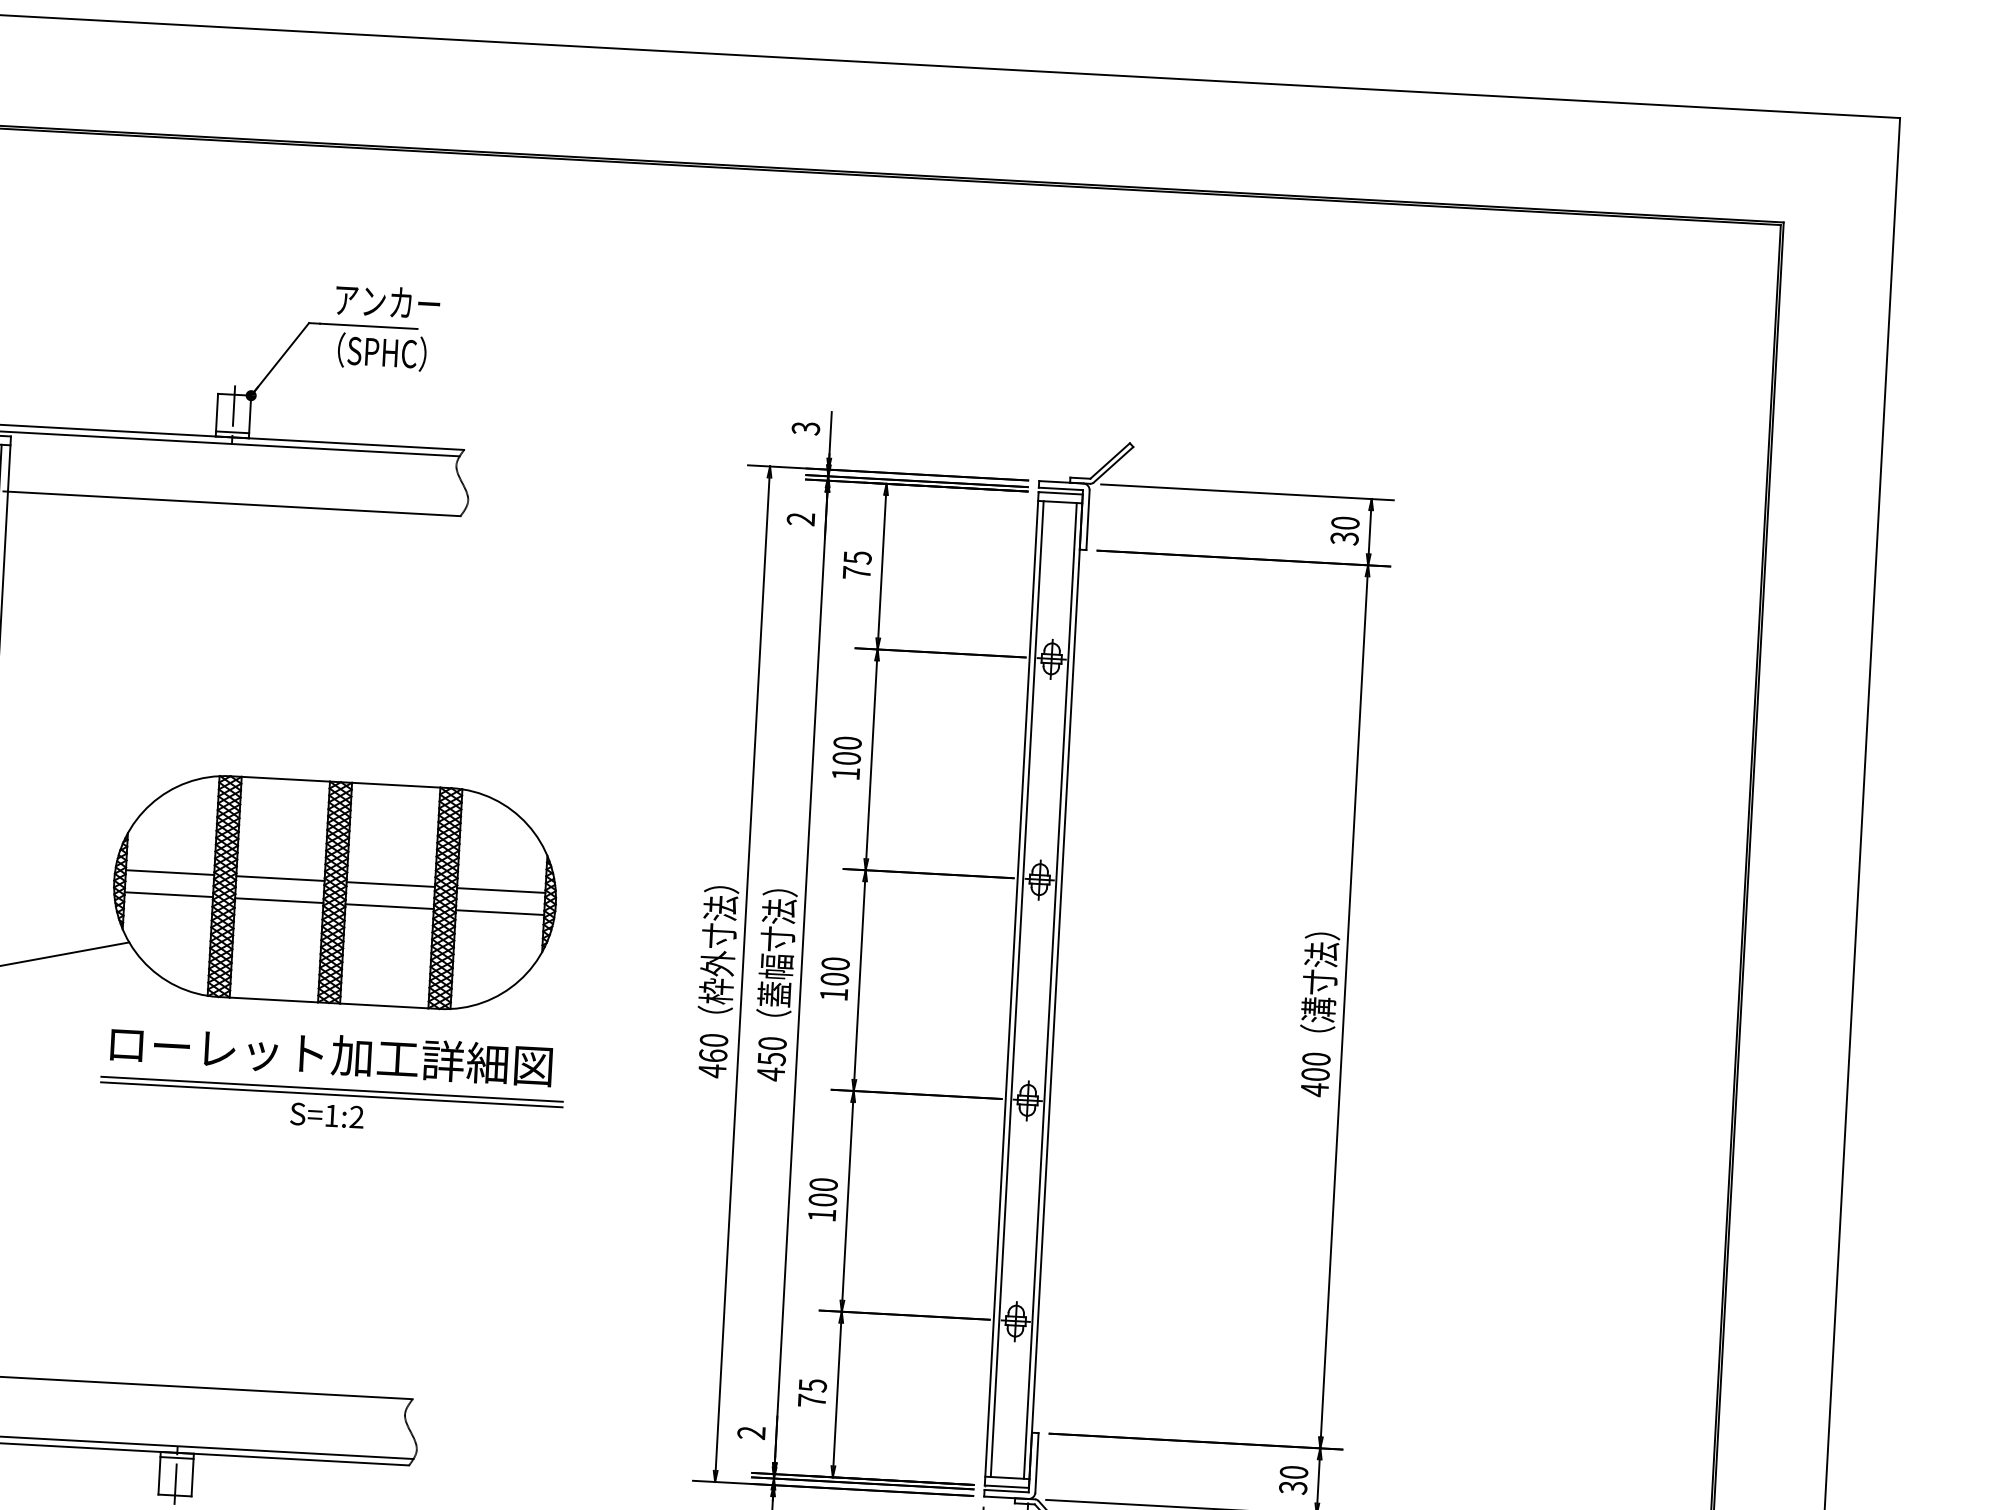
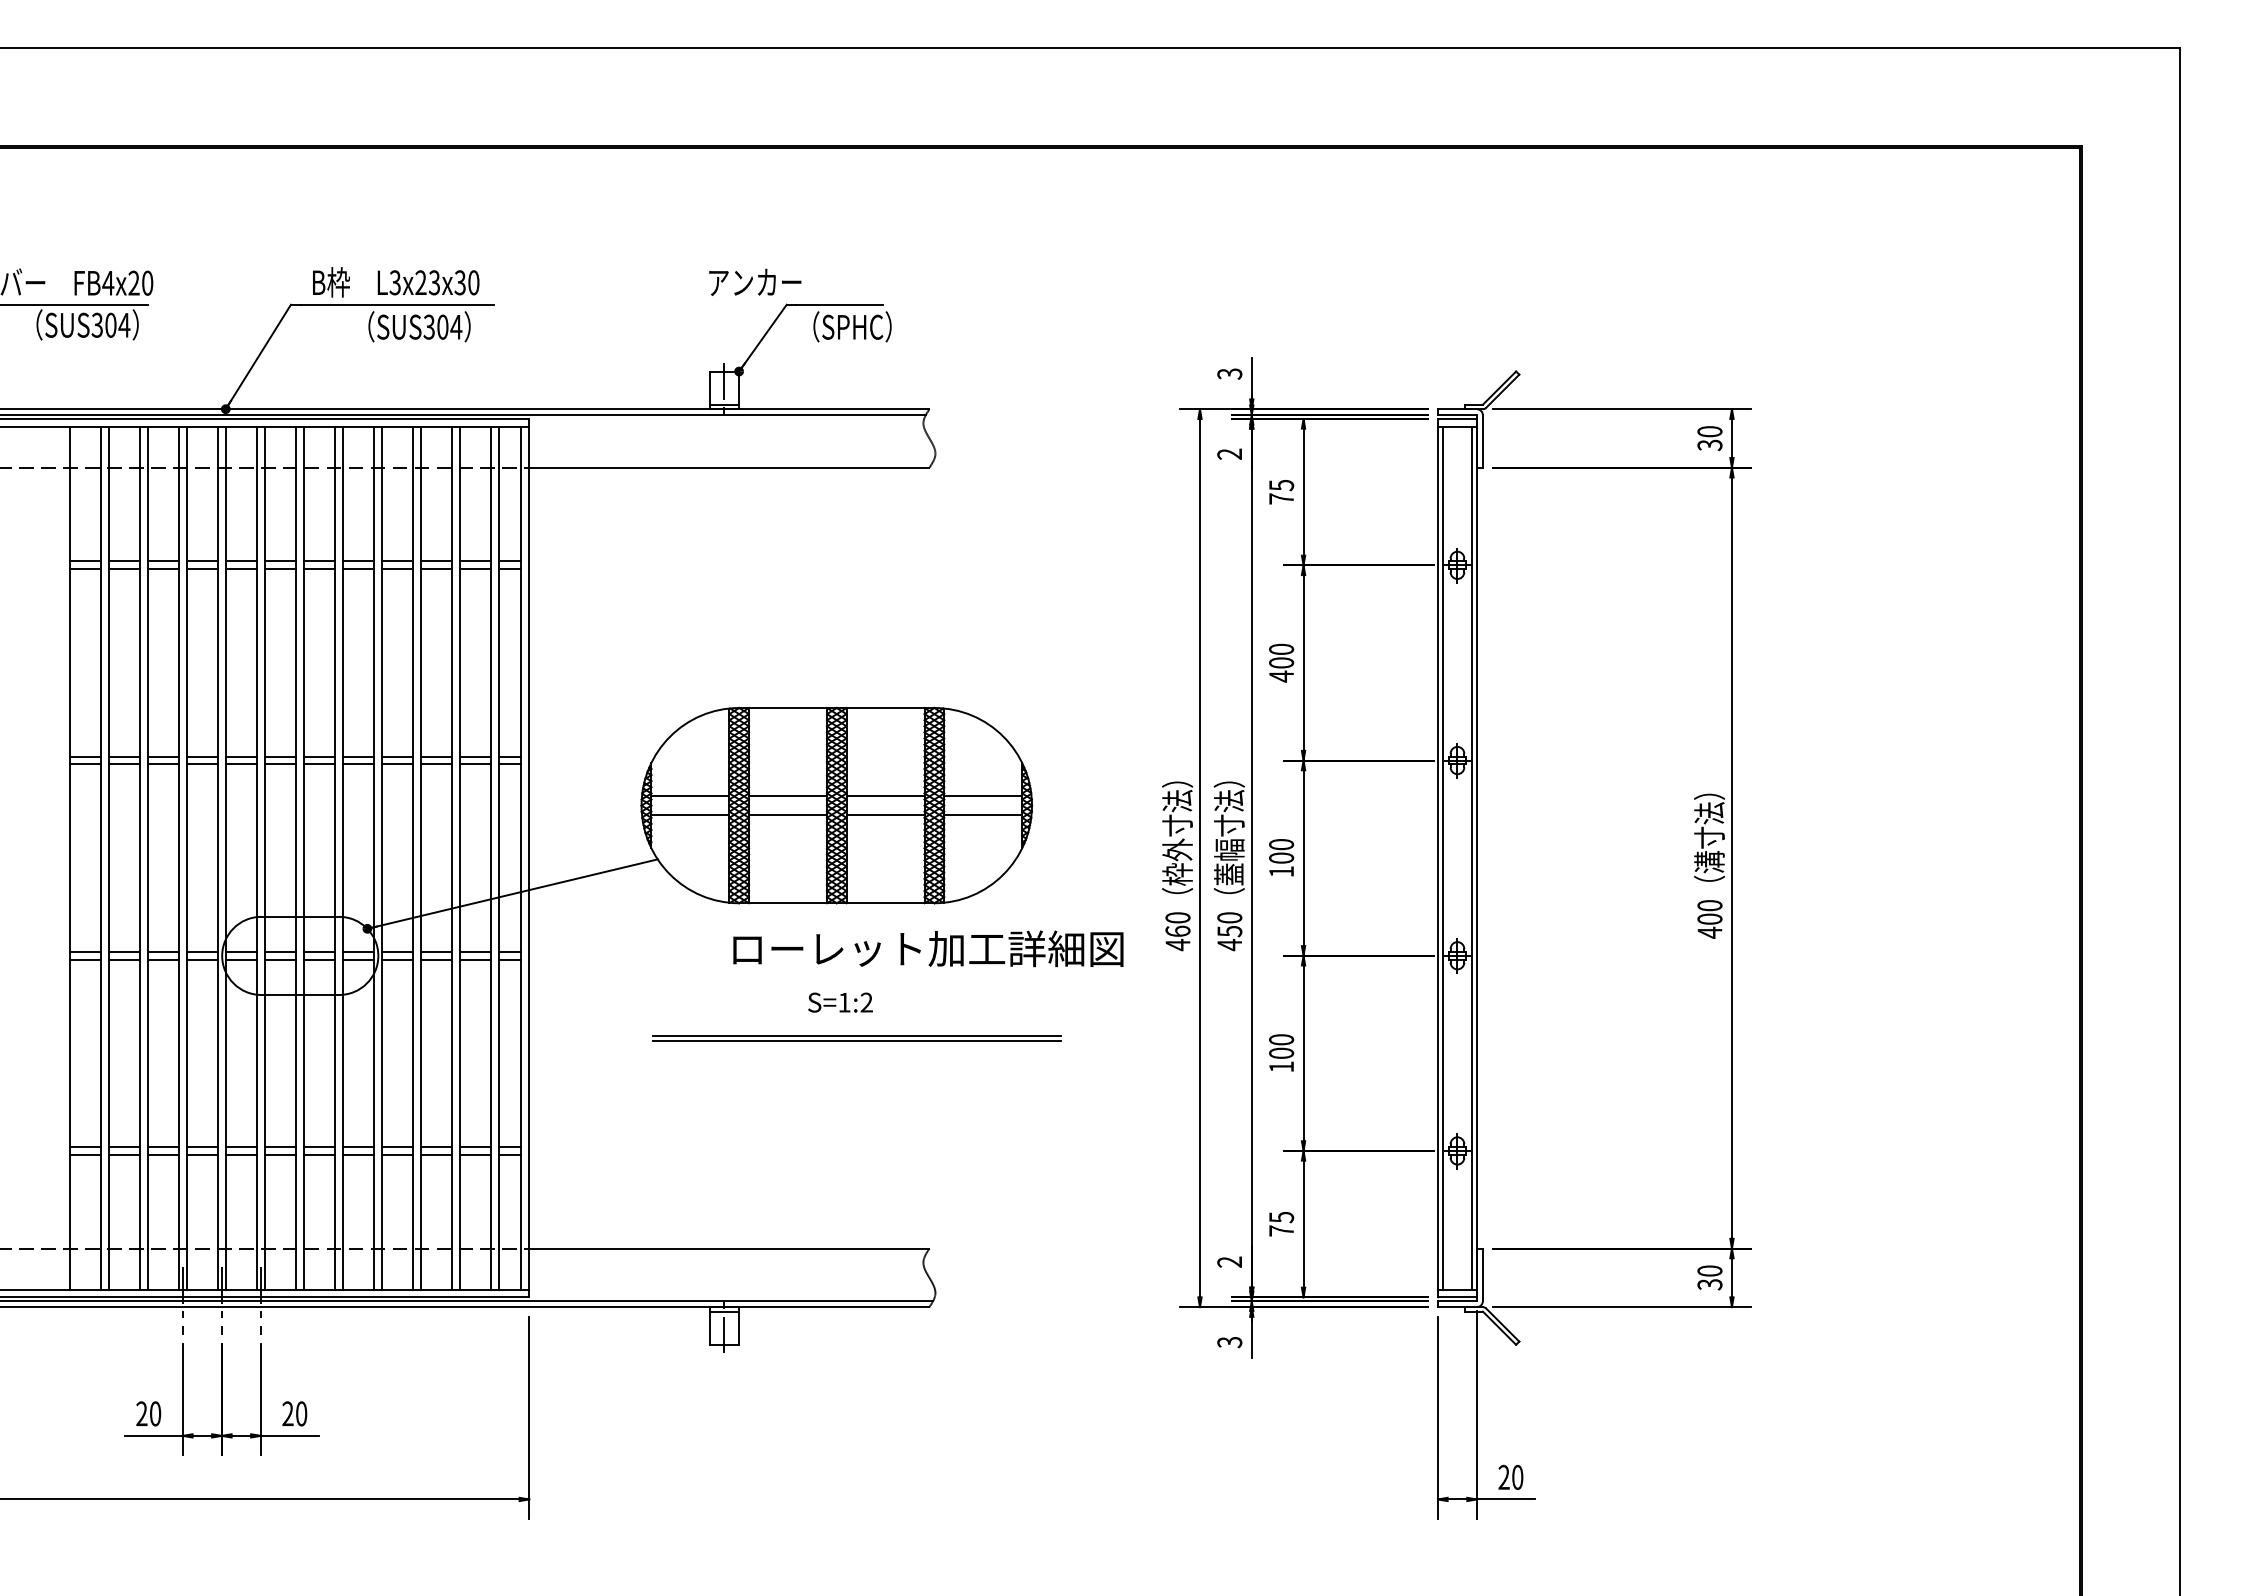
text: (388, 300) -> (755, 281), moved
text: (845, 773) -> (1281, 676), 100 -> 400
text: (331, 1054) -> (928, 948), moved
part: (331, 1091) -> (856, 1038), moved

